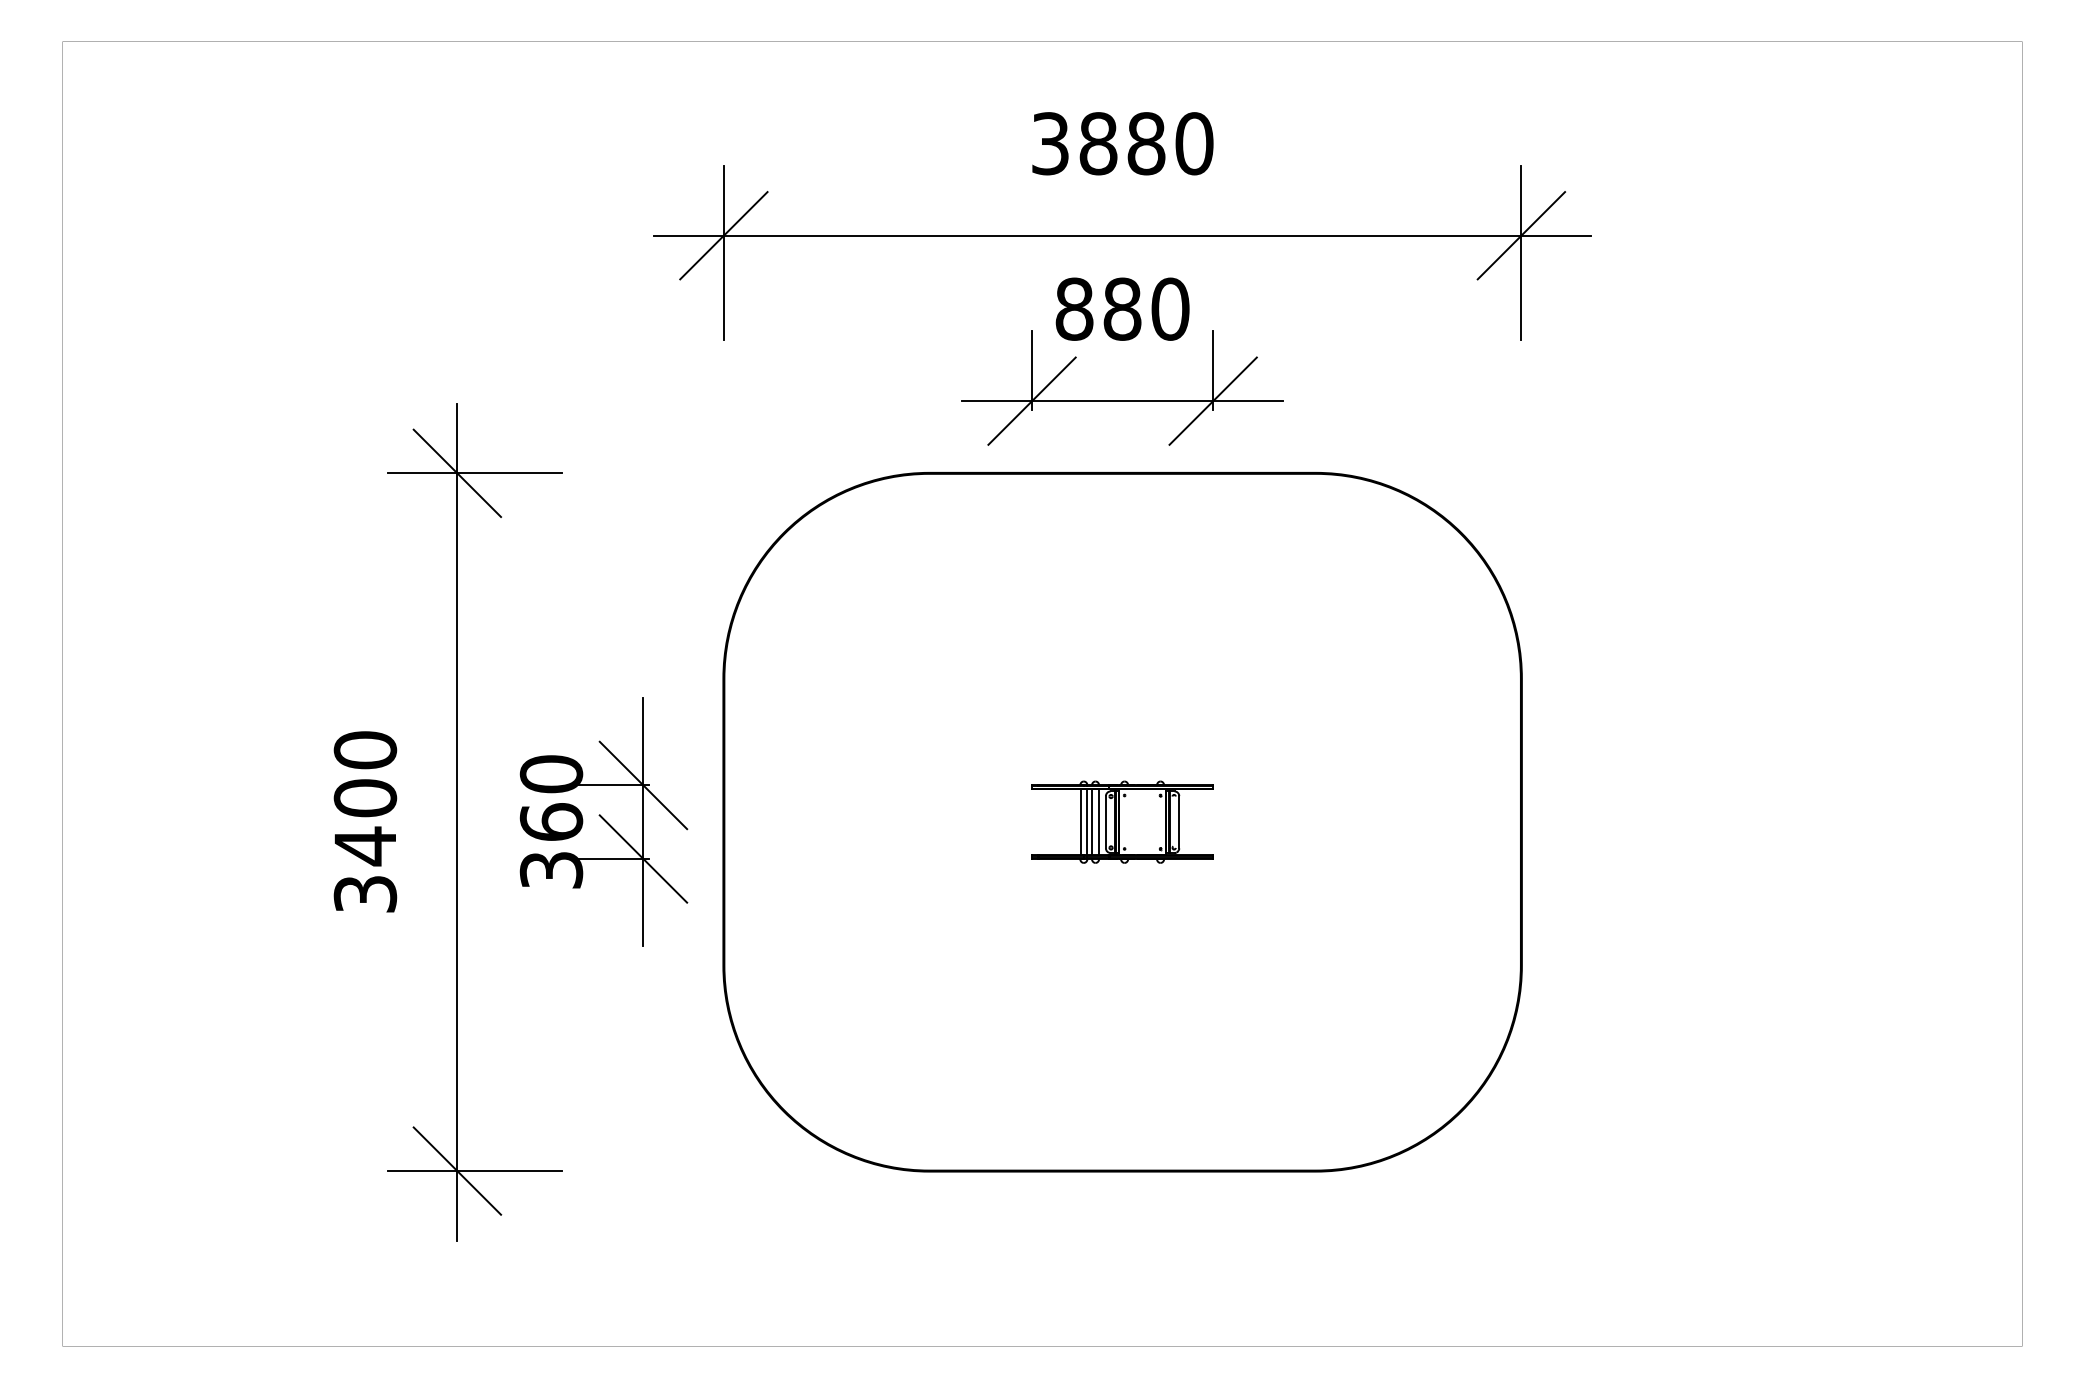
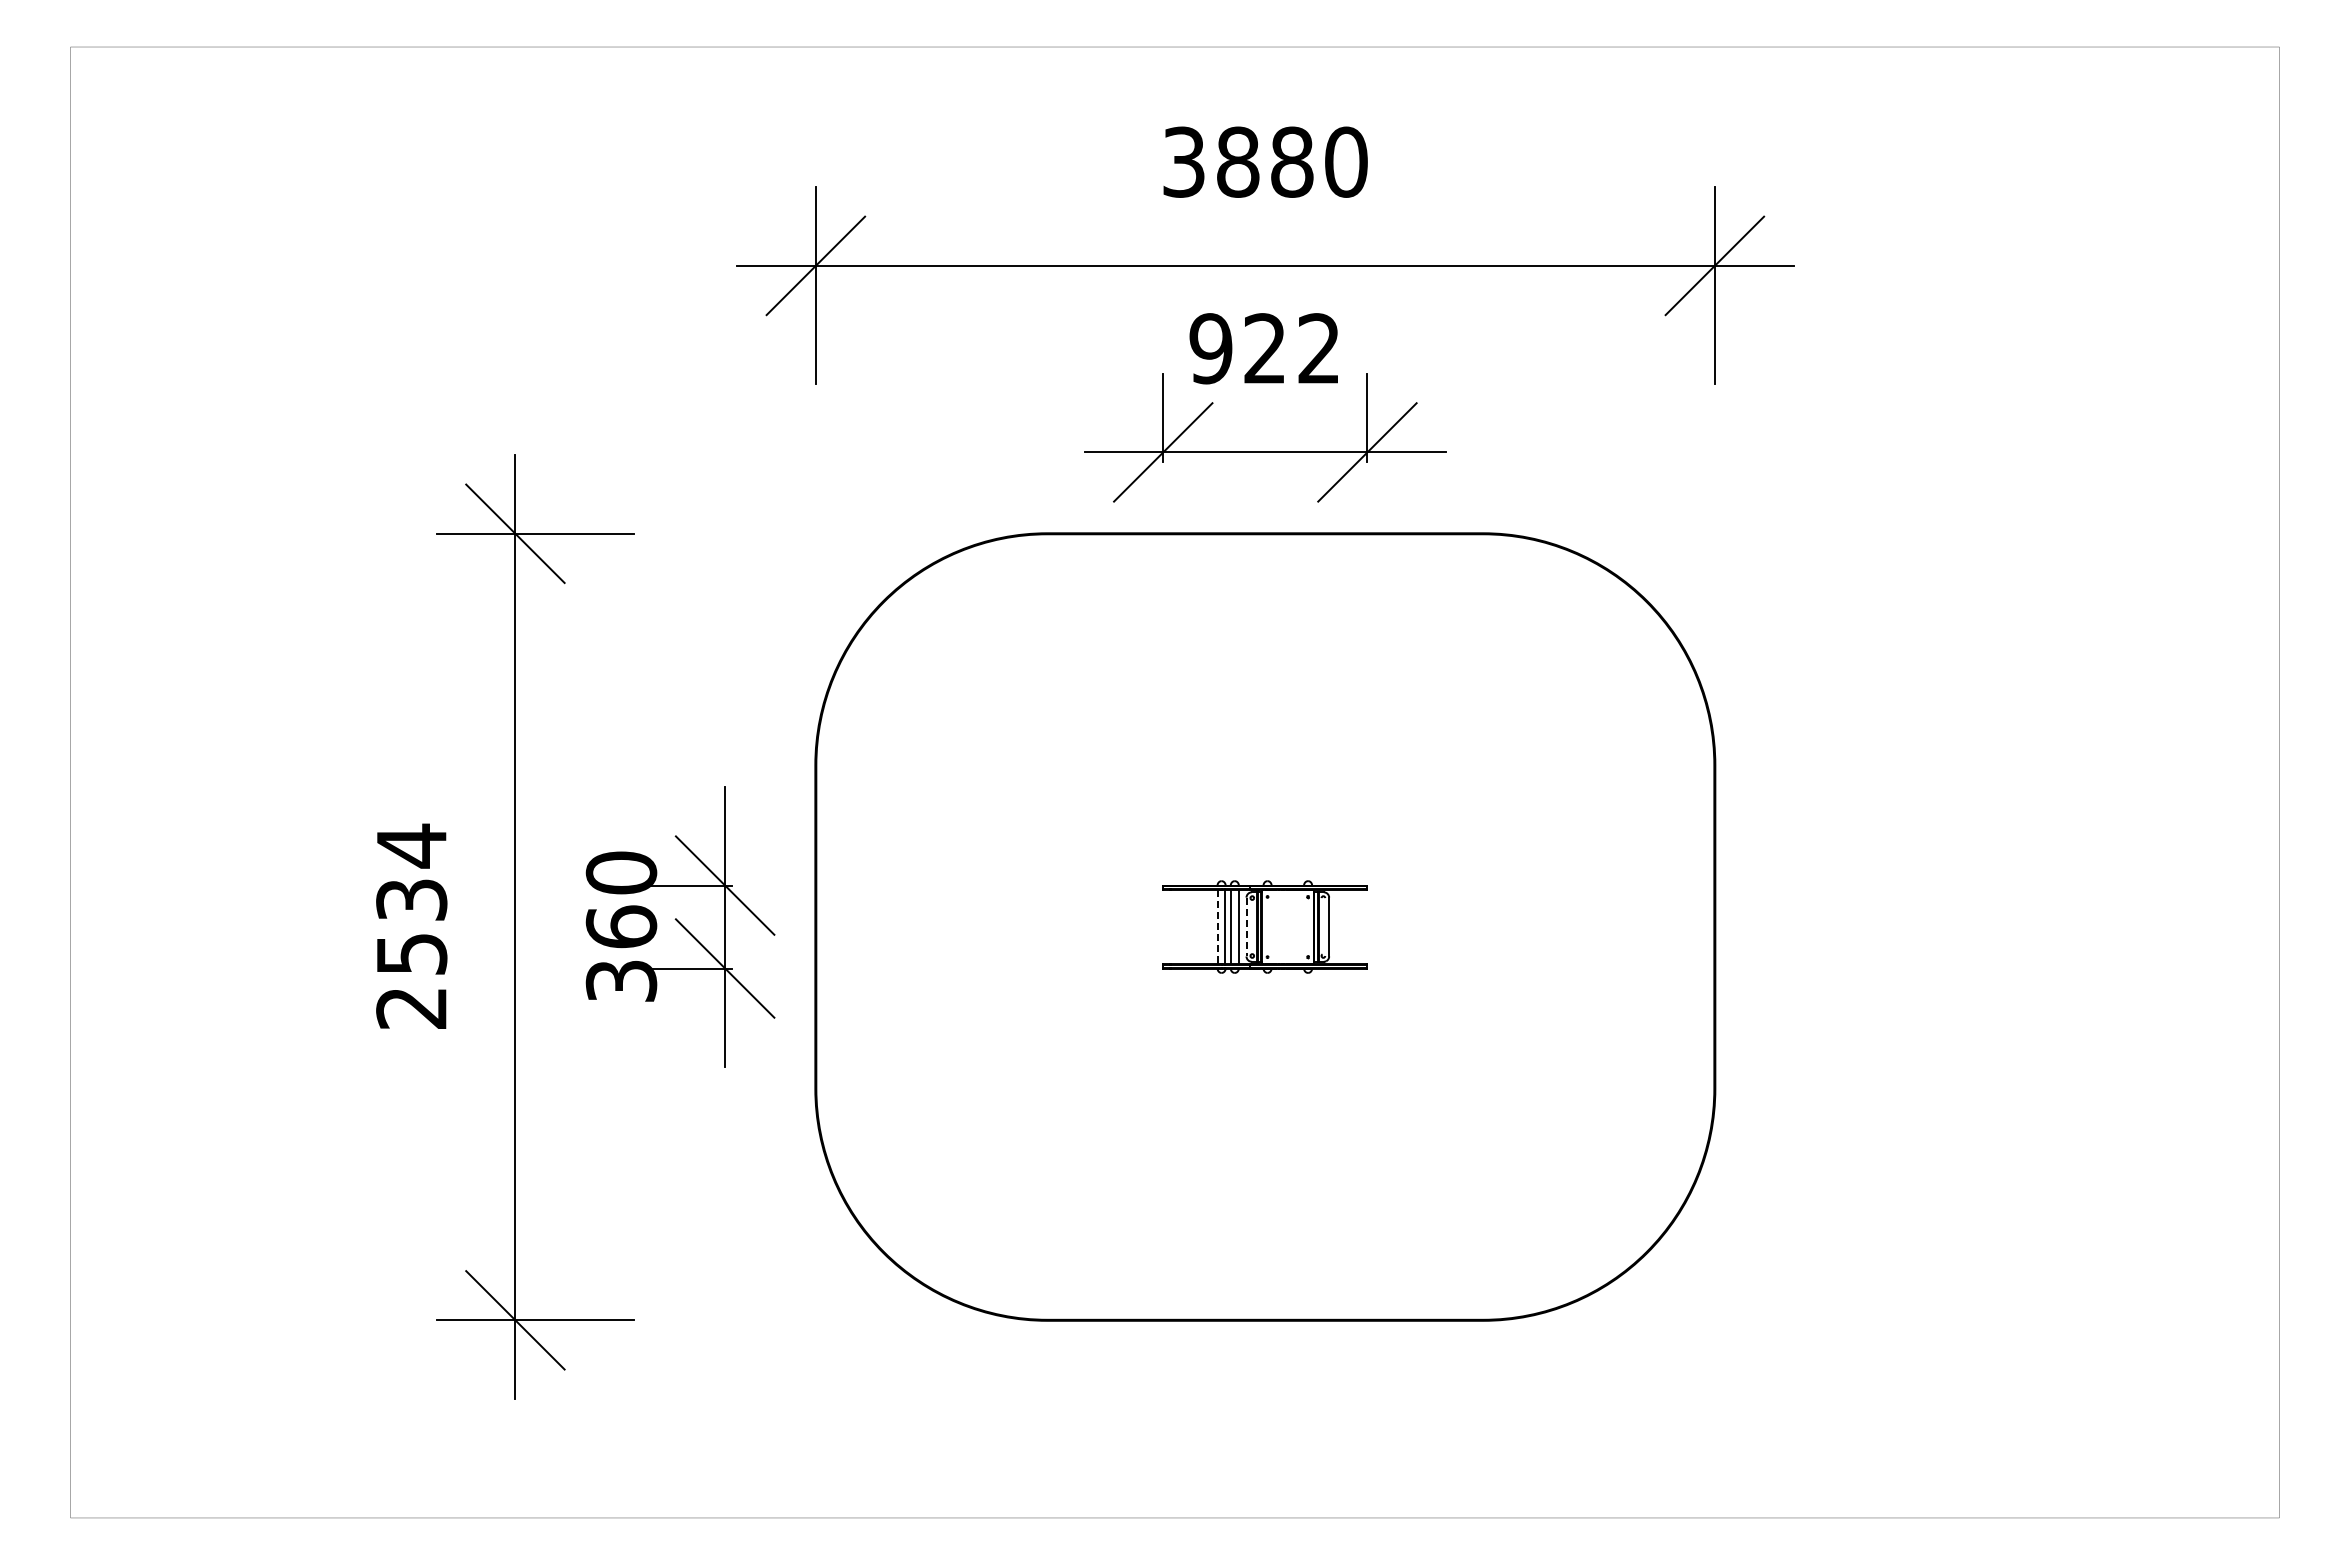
text: (1121, 308) -> (1264, 348), 880 -> 922
text: (365, 820) -> (411, 925), 3400 -> 2534
line: (1080, 822) -> (1217, 927), solid -> dashed
line: (1105, 822) -> (1246, 927), solid -> dashed

